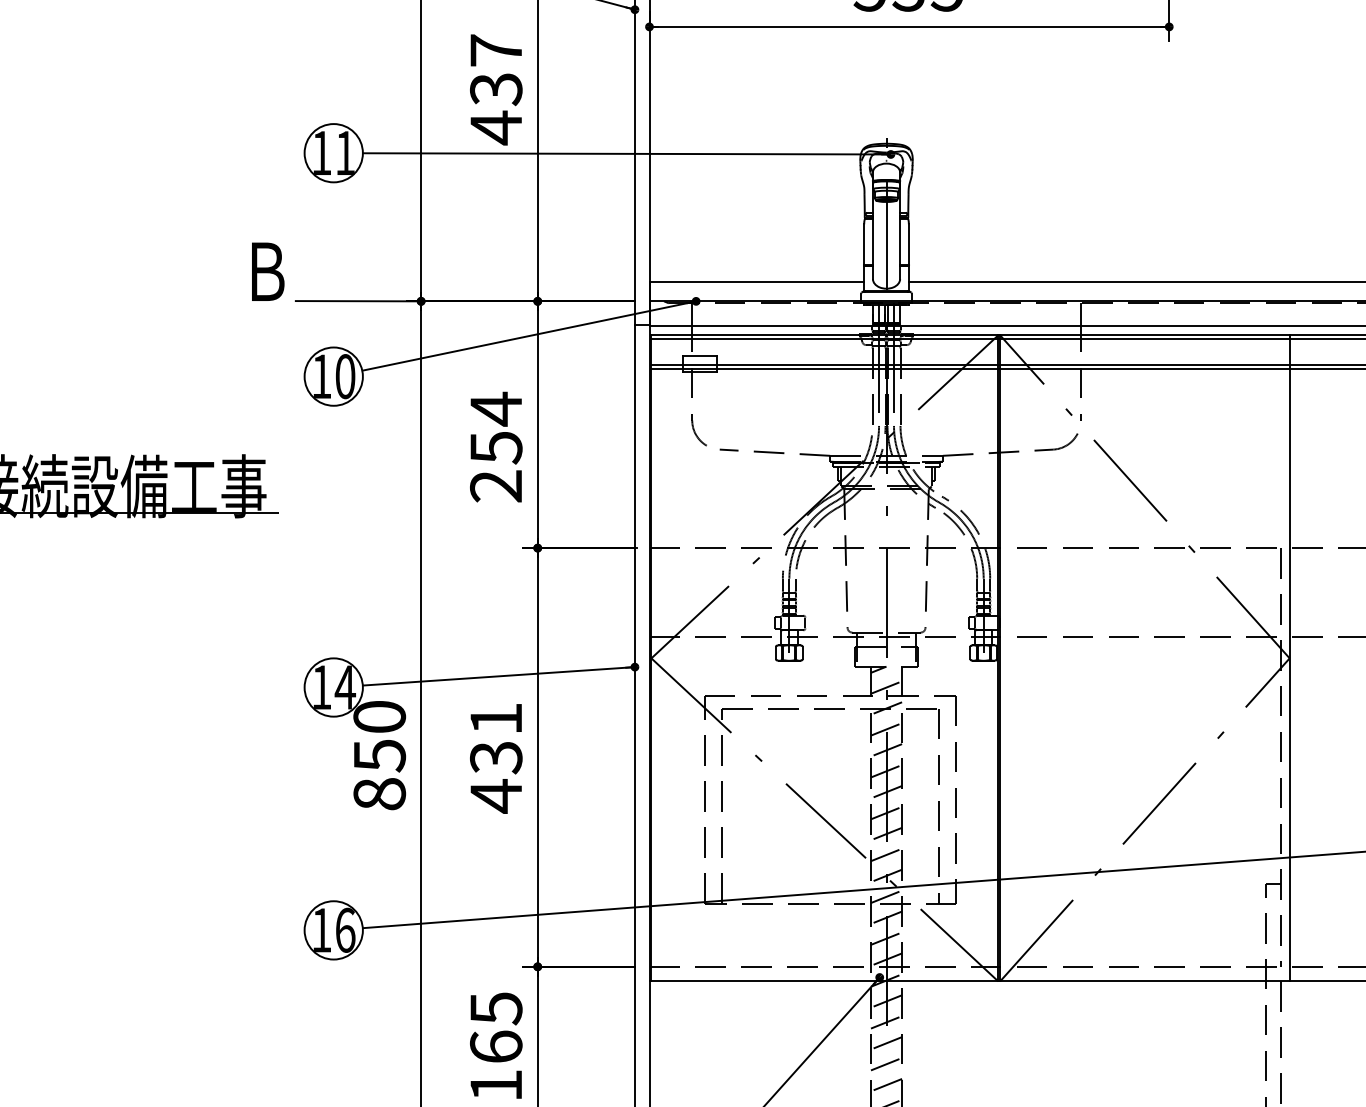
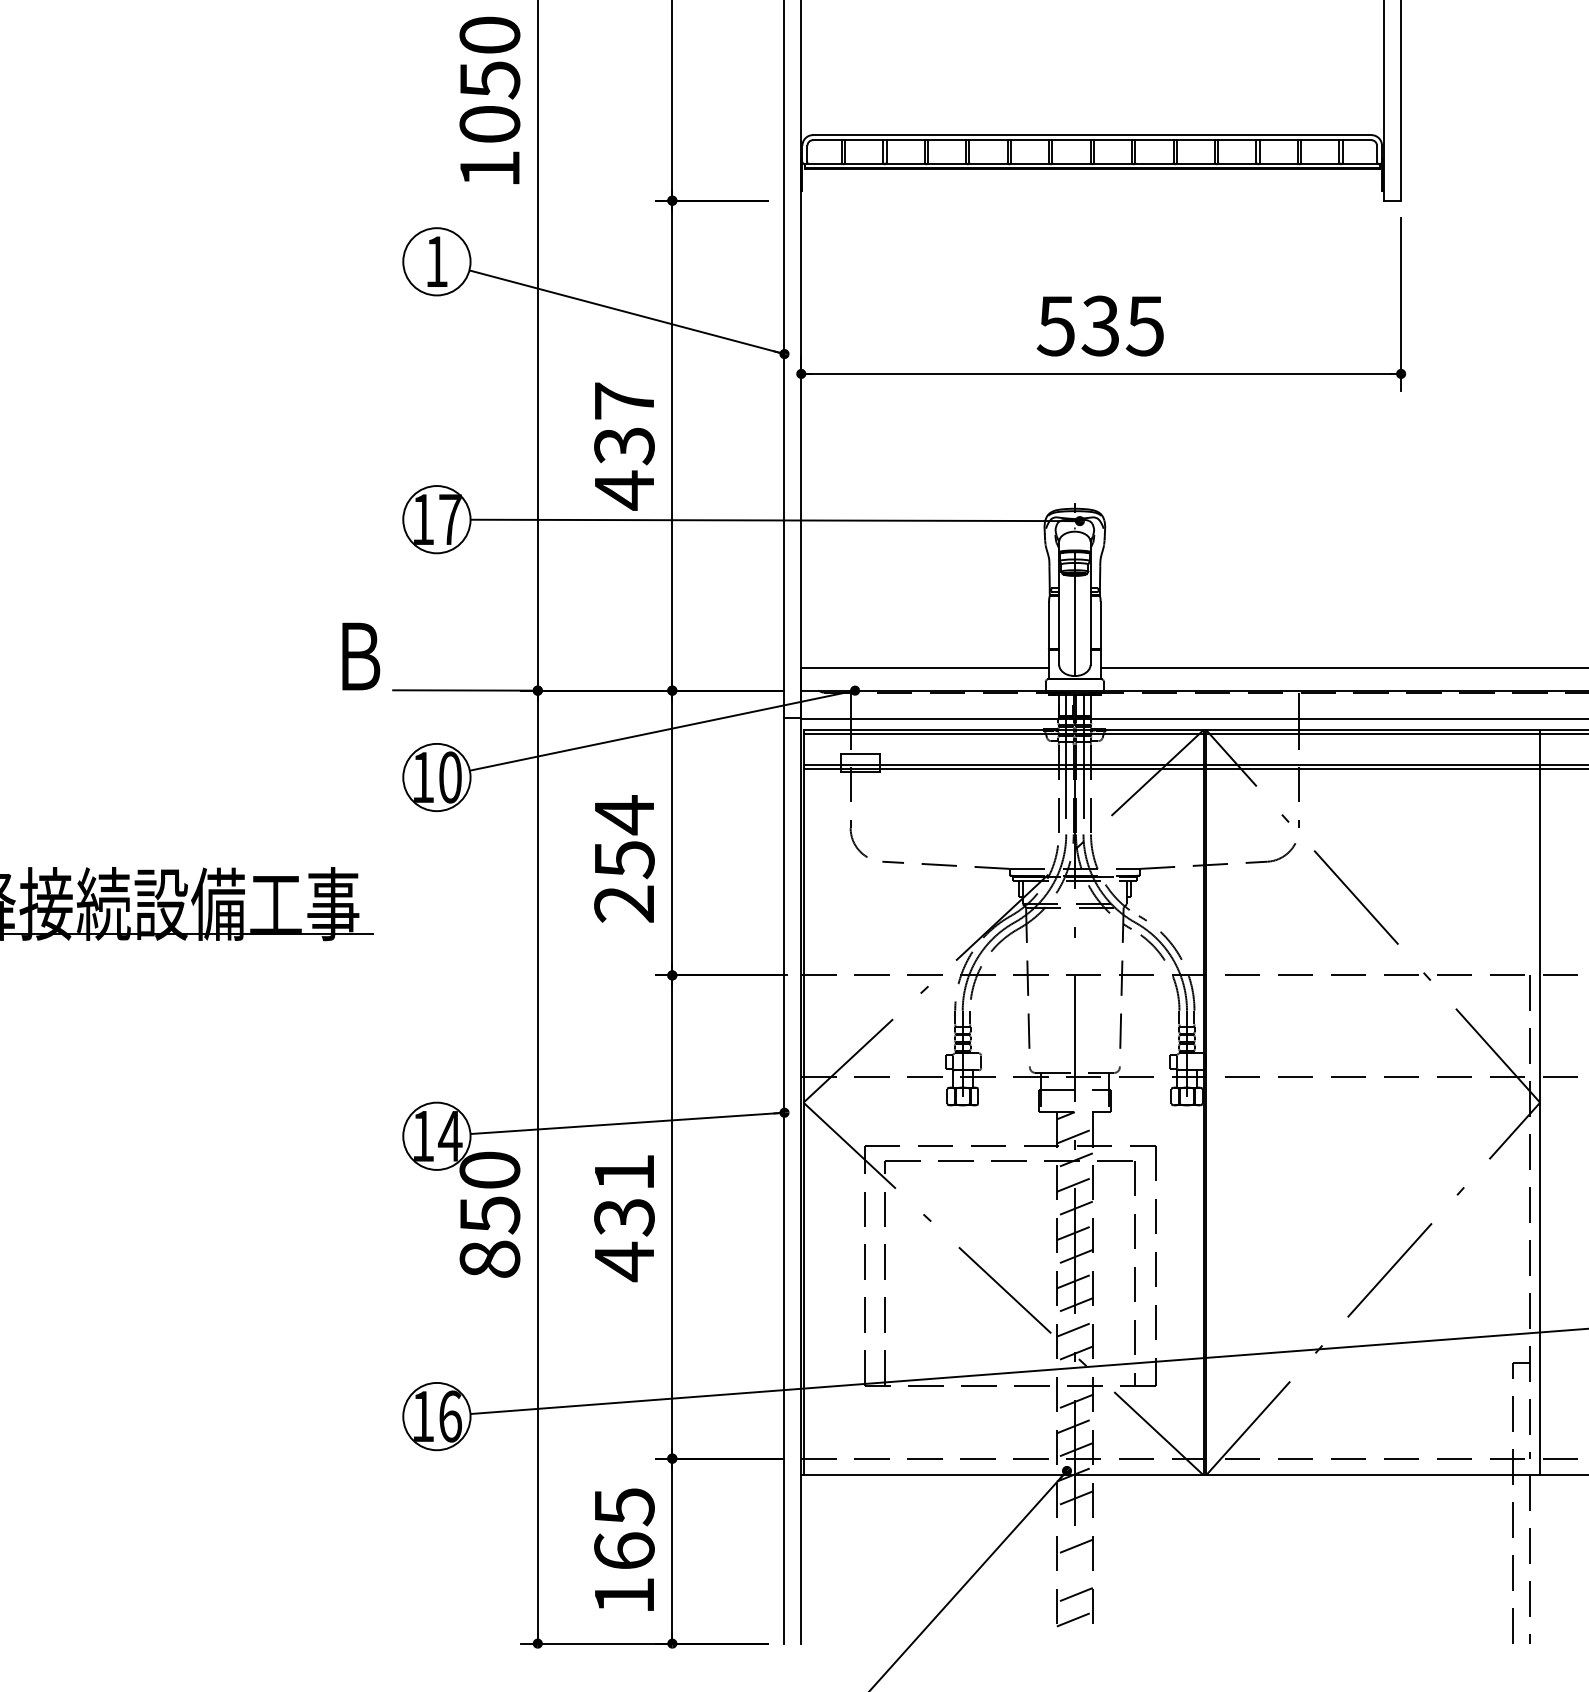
text: (345, 153) -> (450, 519), 11 -> 17
line: (886, 896) -> (1074, 1377), removed
line: (886, 1022) -> (1074, 1522), removed
line: (886, 1063) -> (1074, 1570), removed

